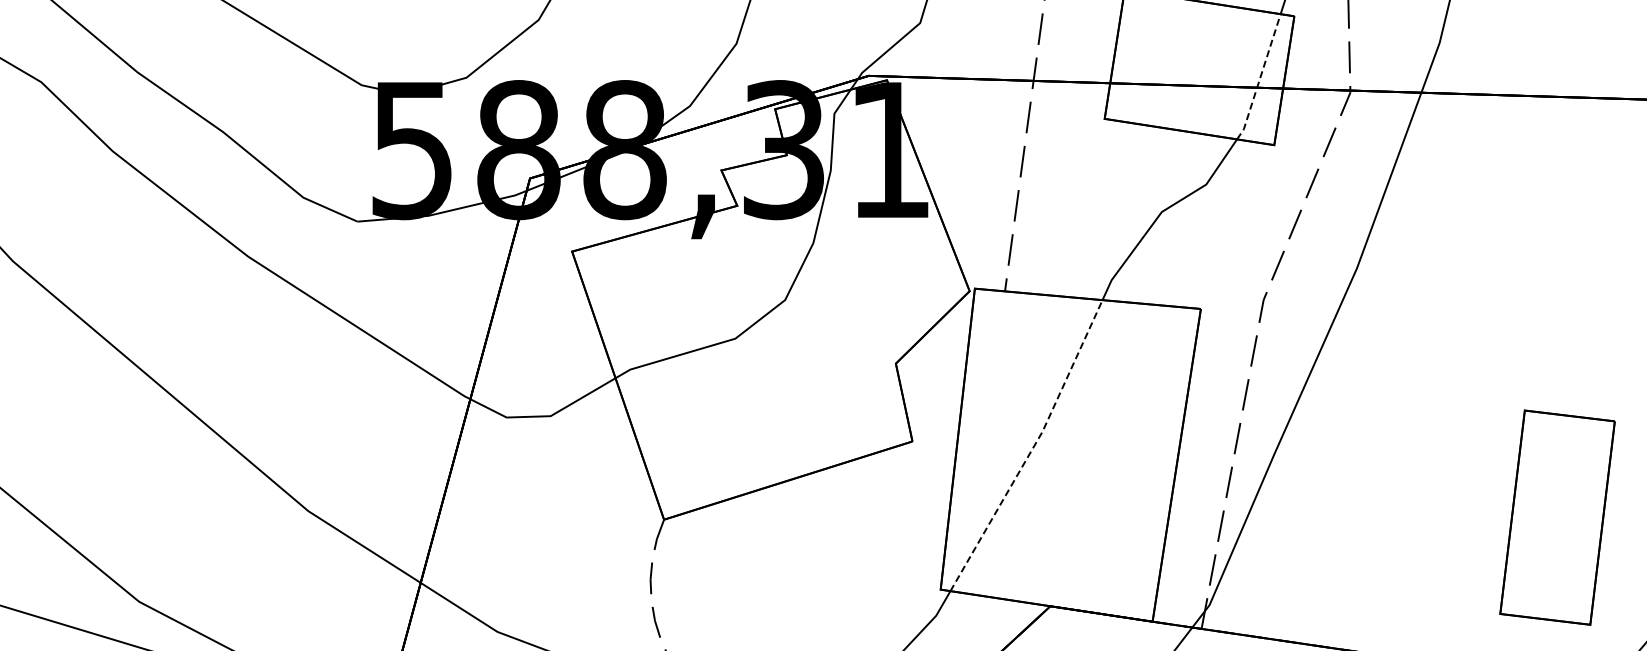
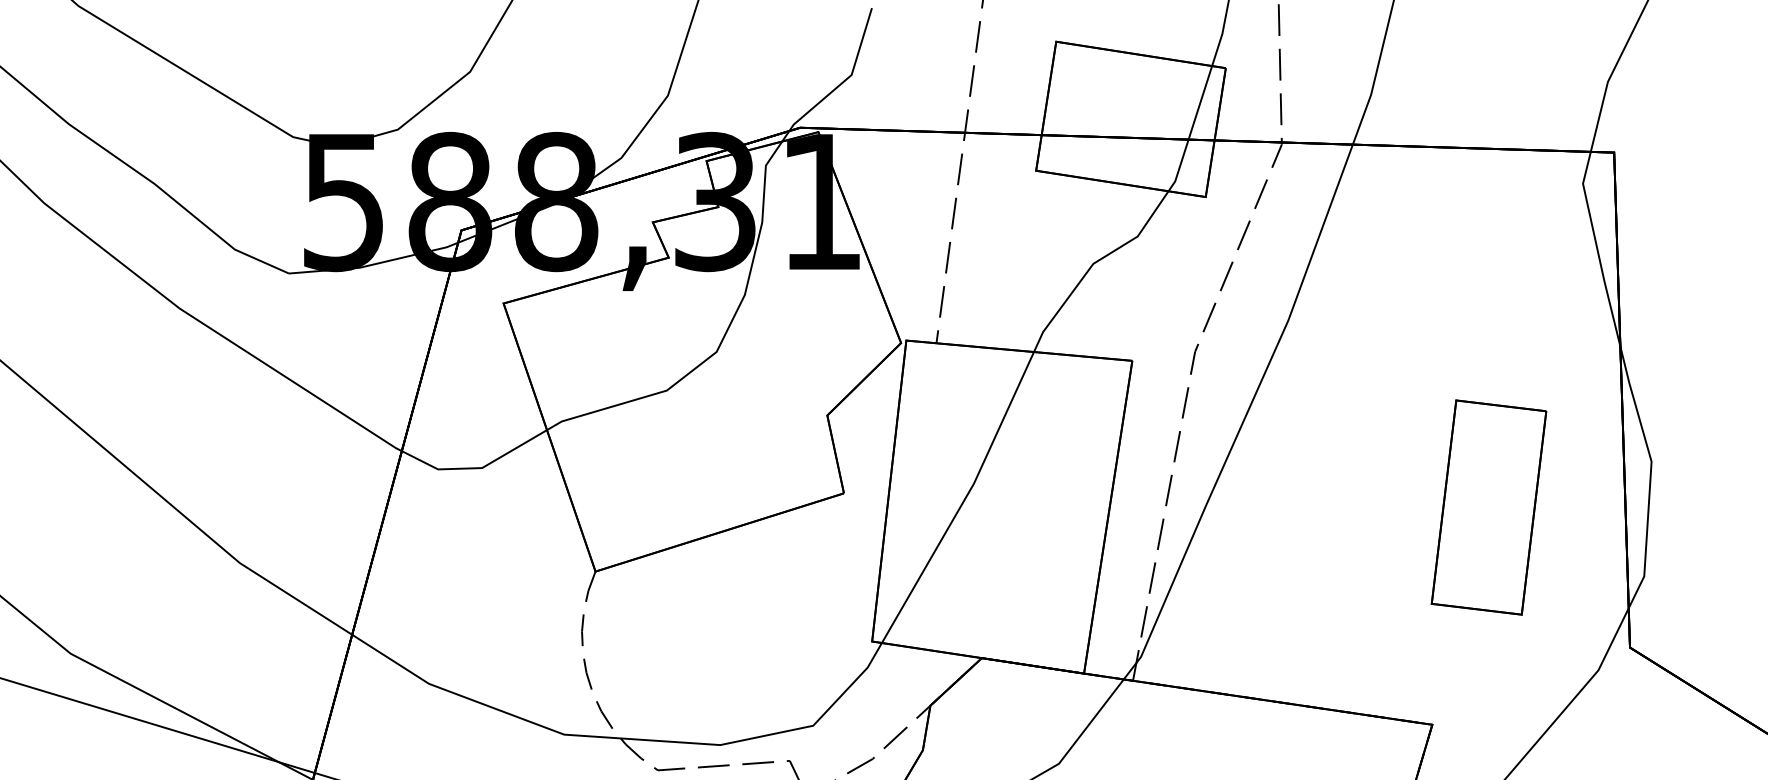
line: (1260, 77) -> (1191, 129), dashed -> solid
line: (1033, 448) -> (964, 500), dashed -> solid
part: (1557, 517) -> (1488, 507), moved

